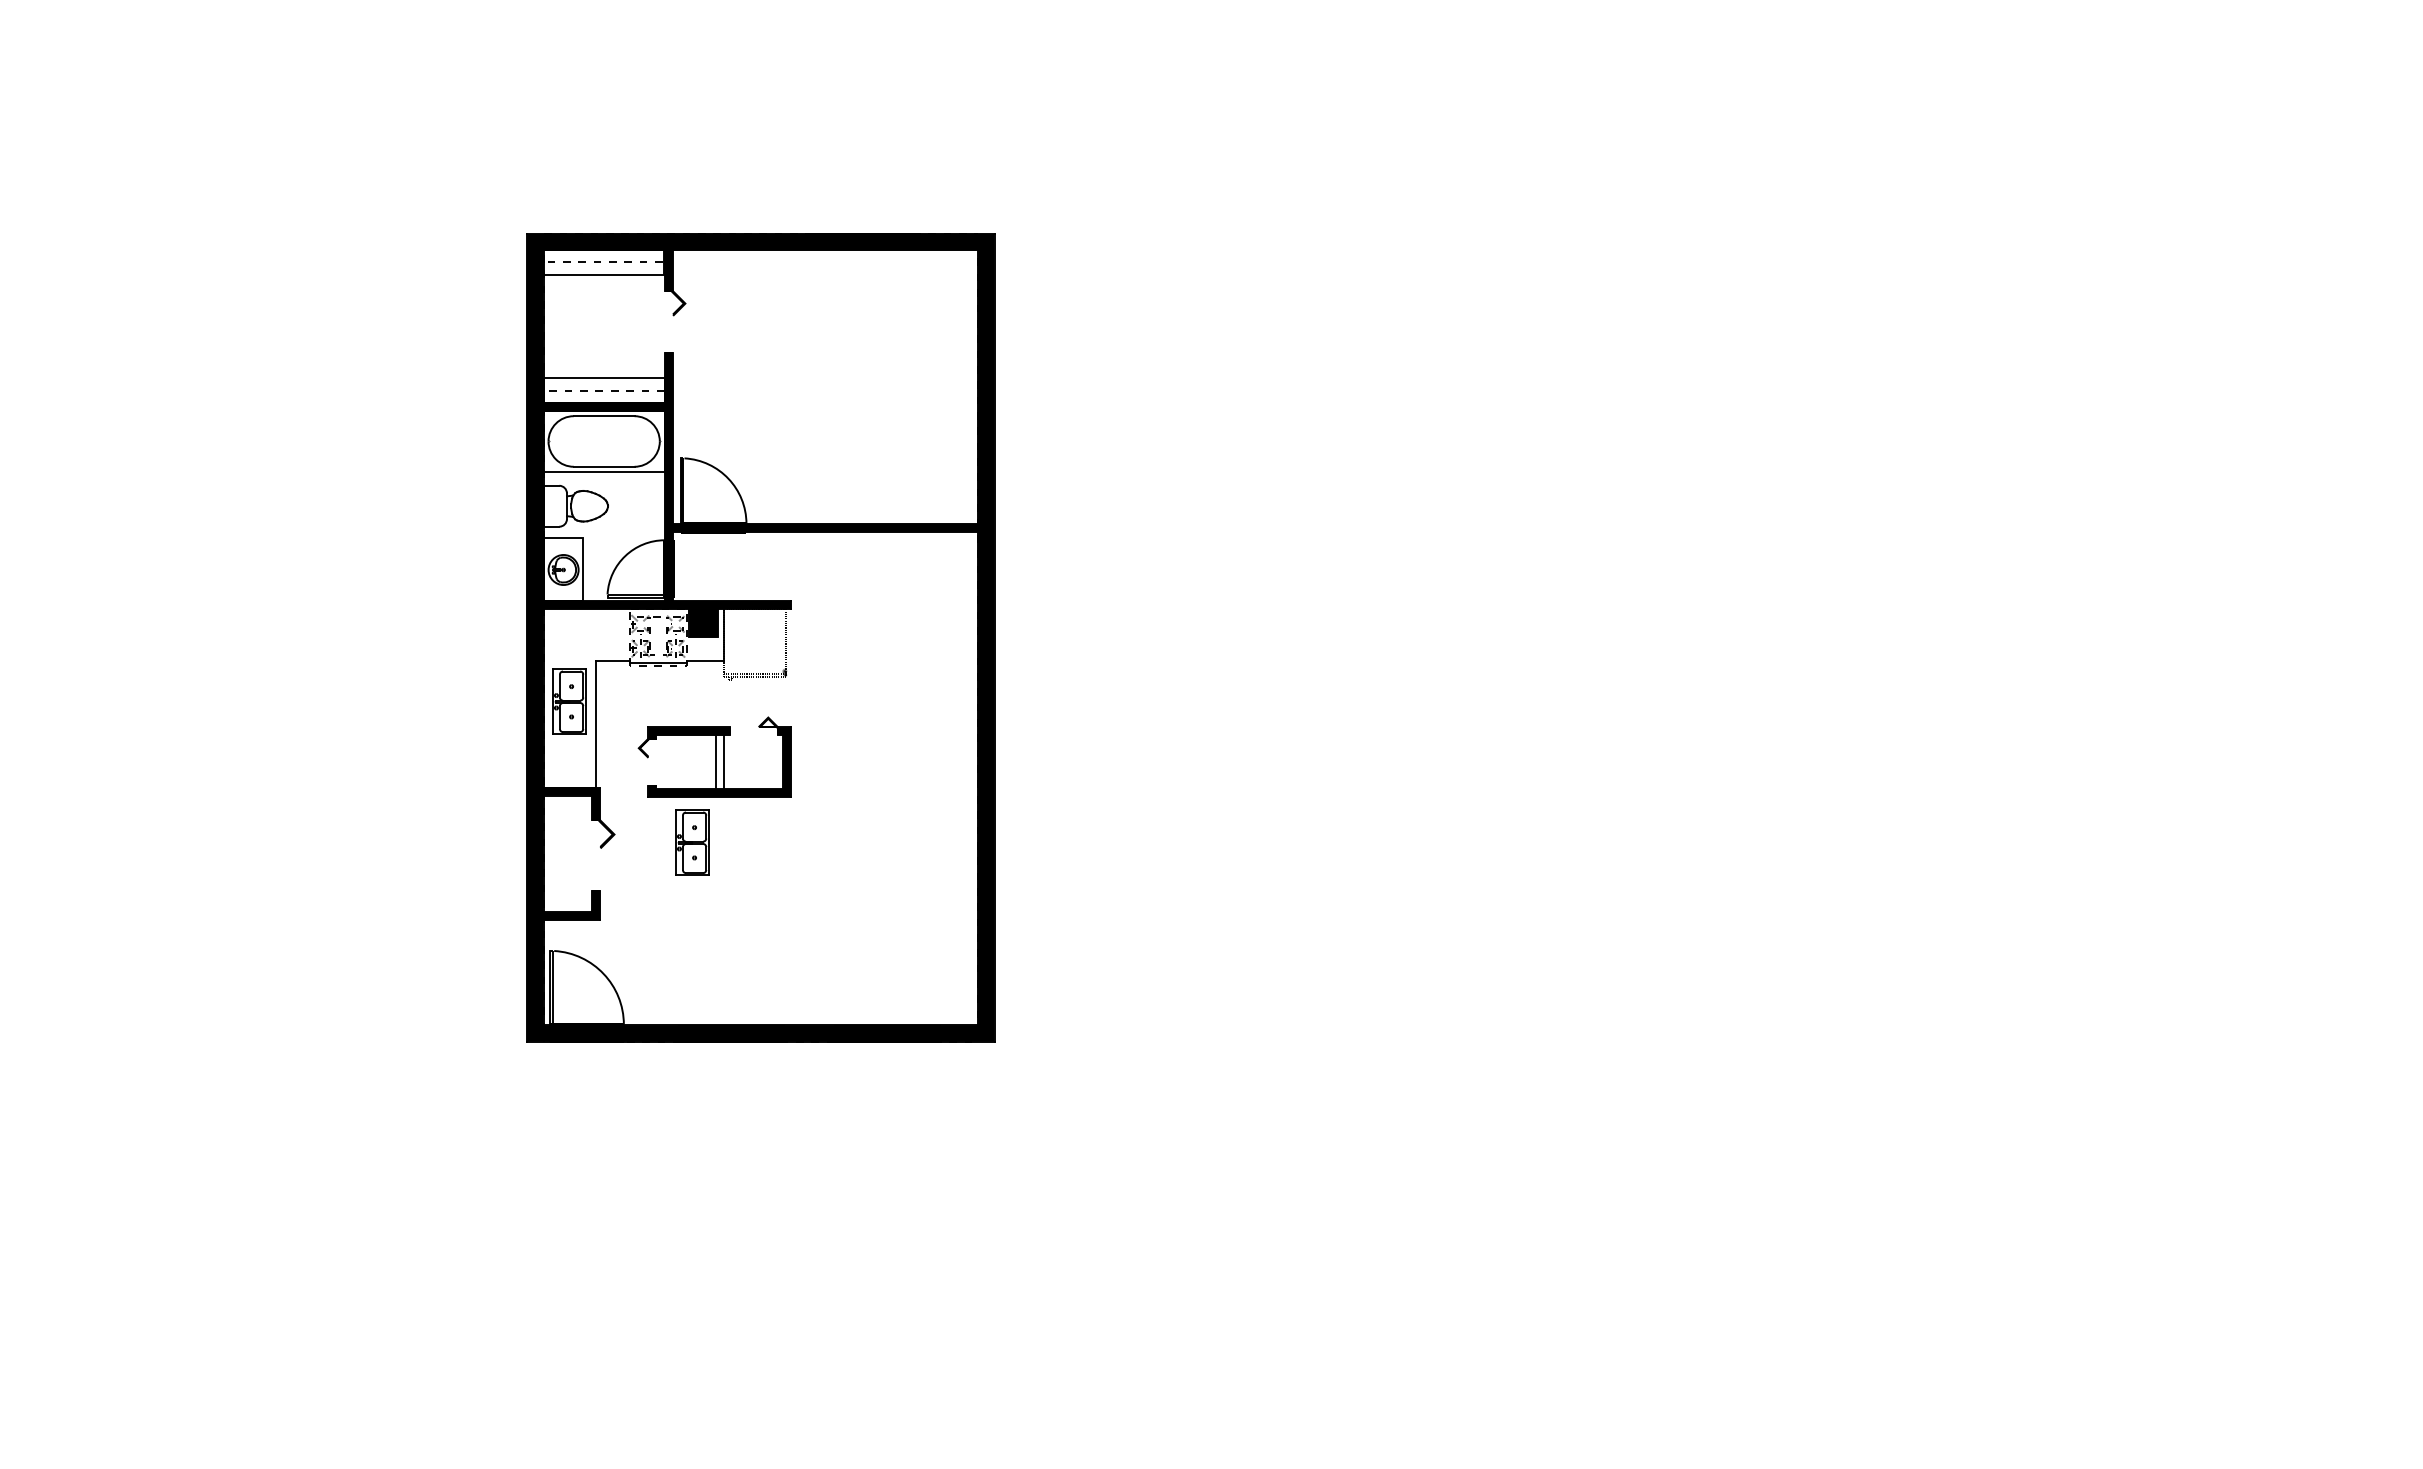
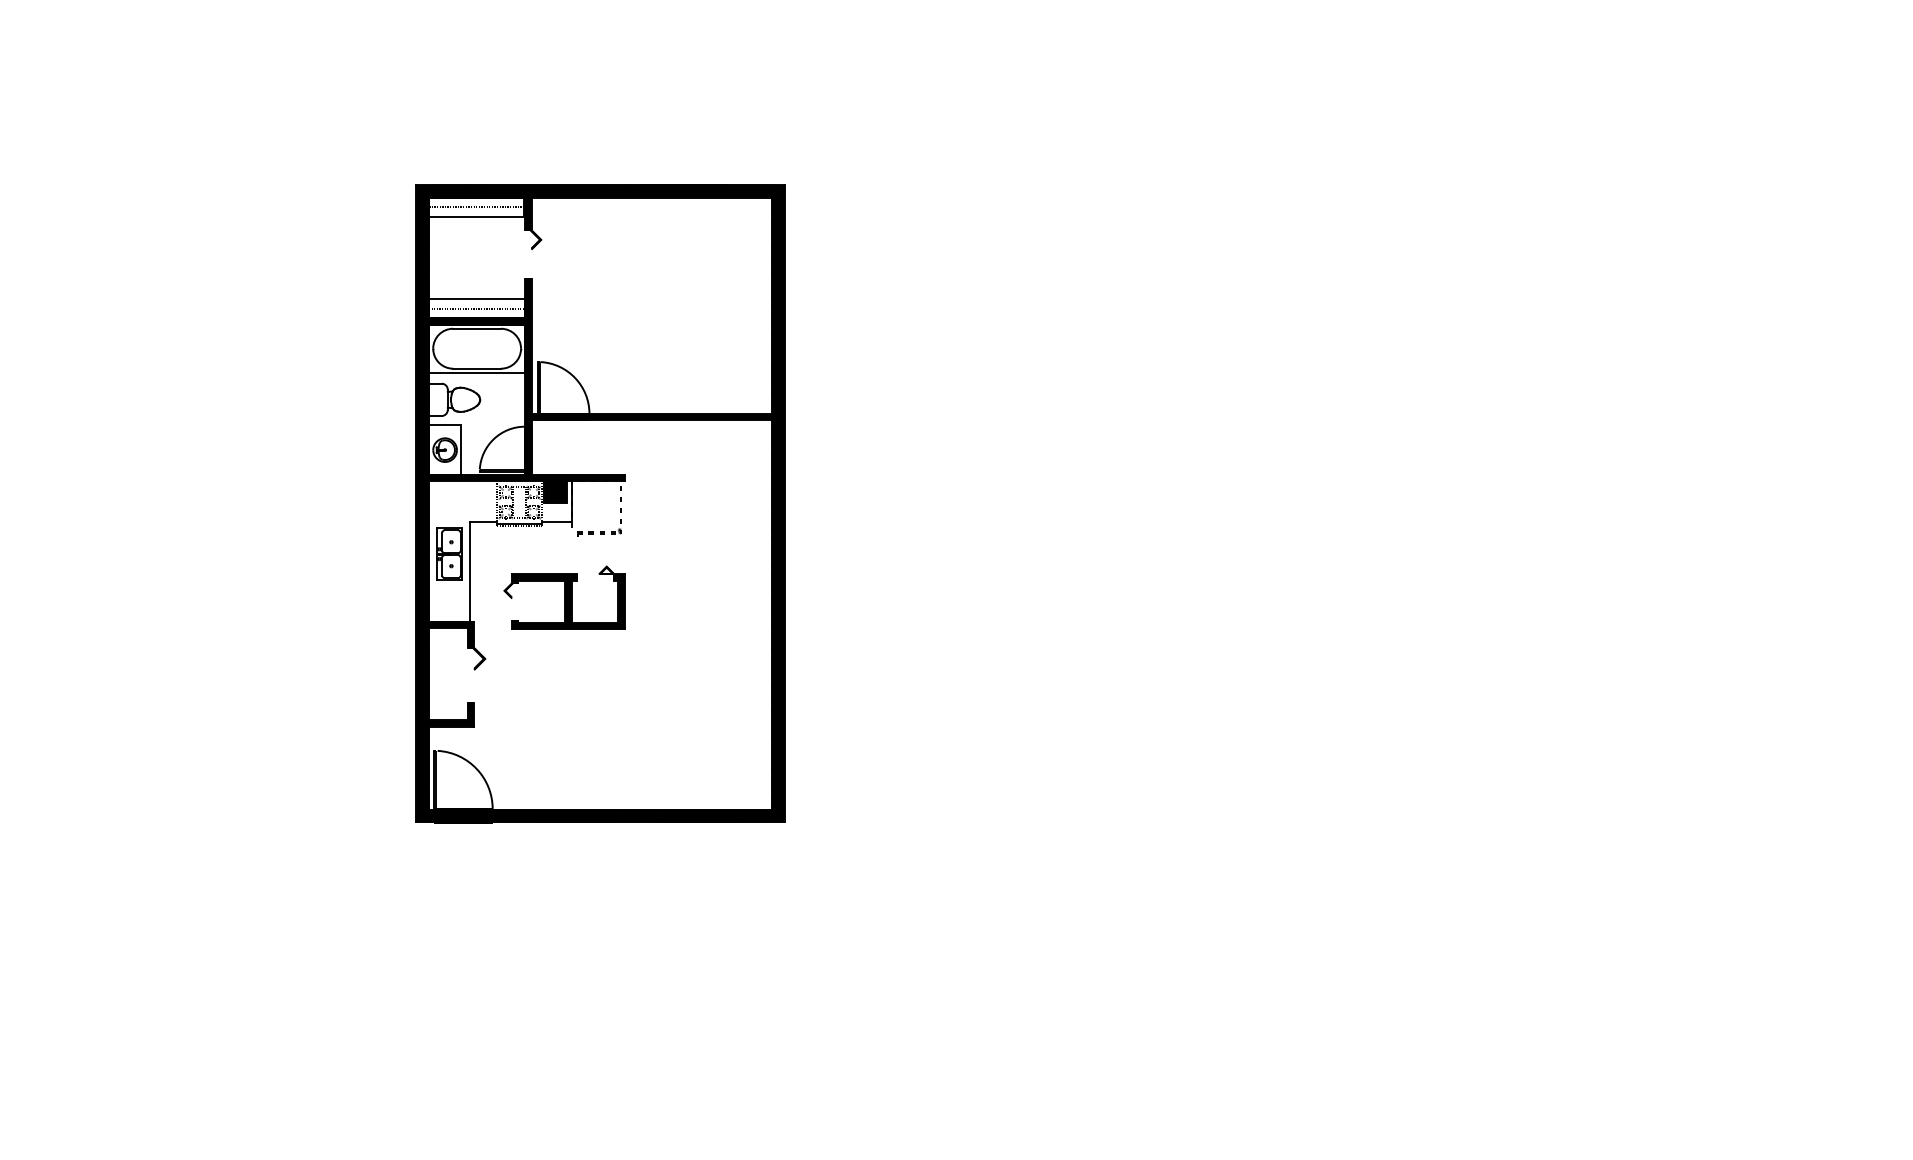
fill: (719, 761) -> (568, 601), added
part: (692, 842) -> (546, 665), removed

